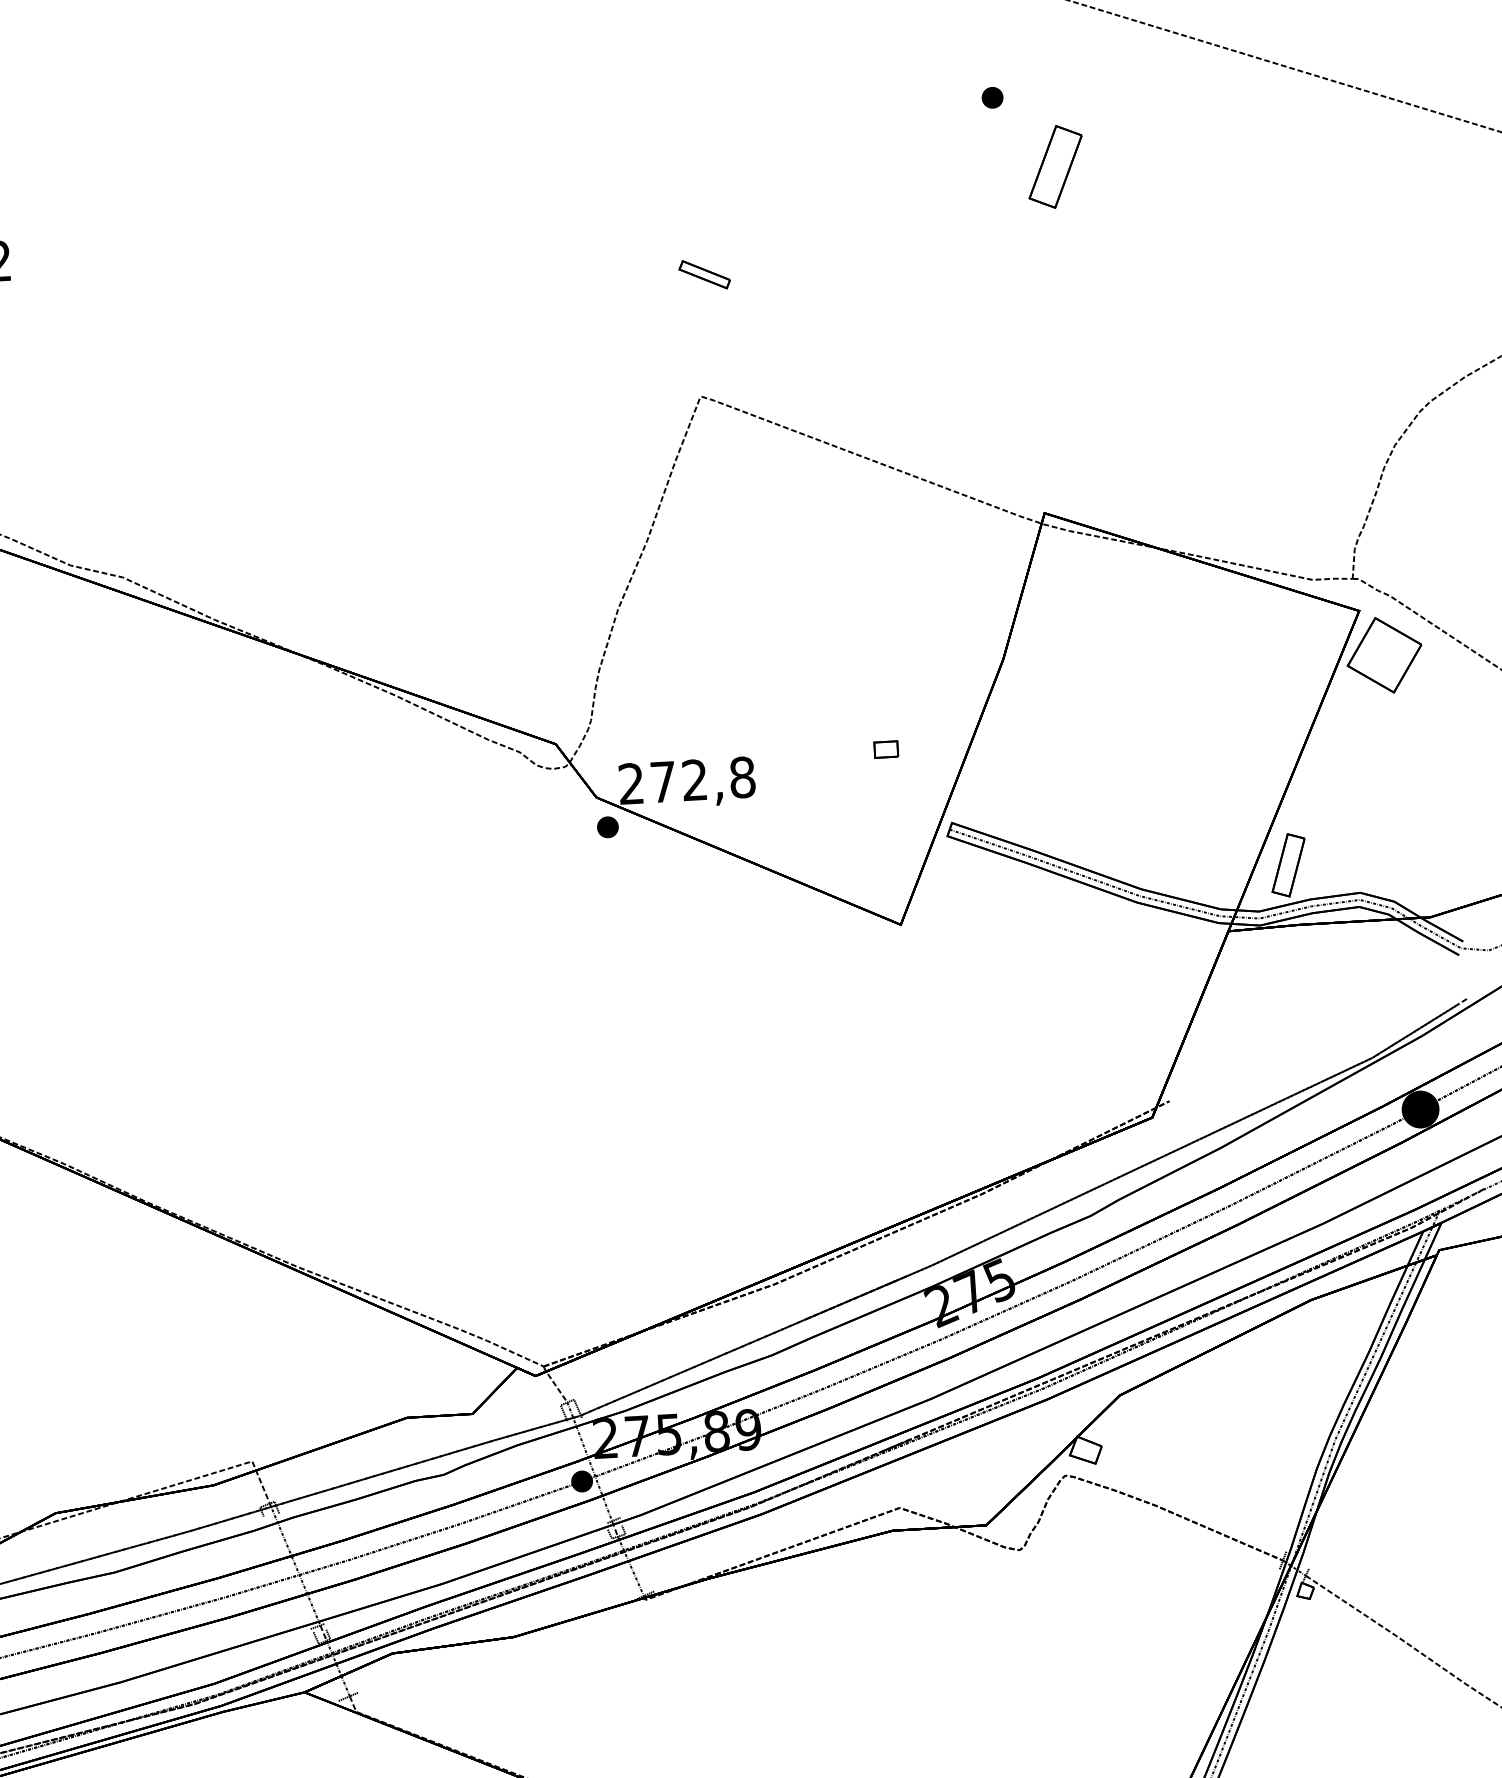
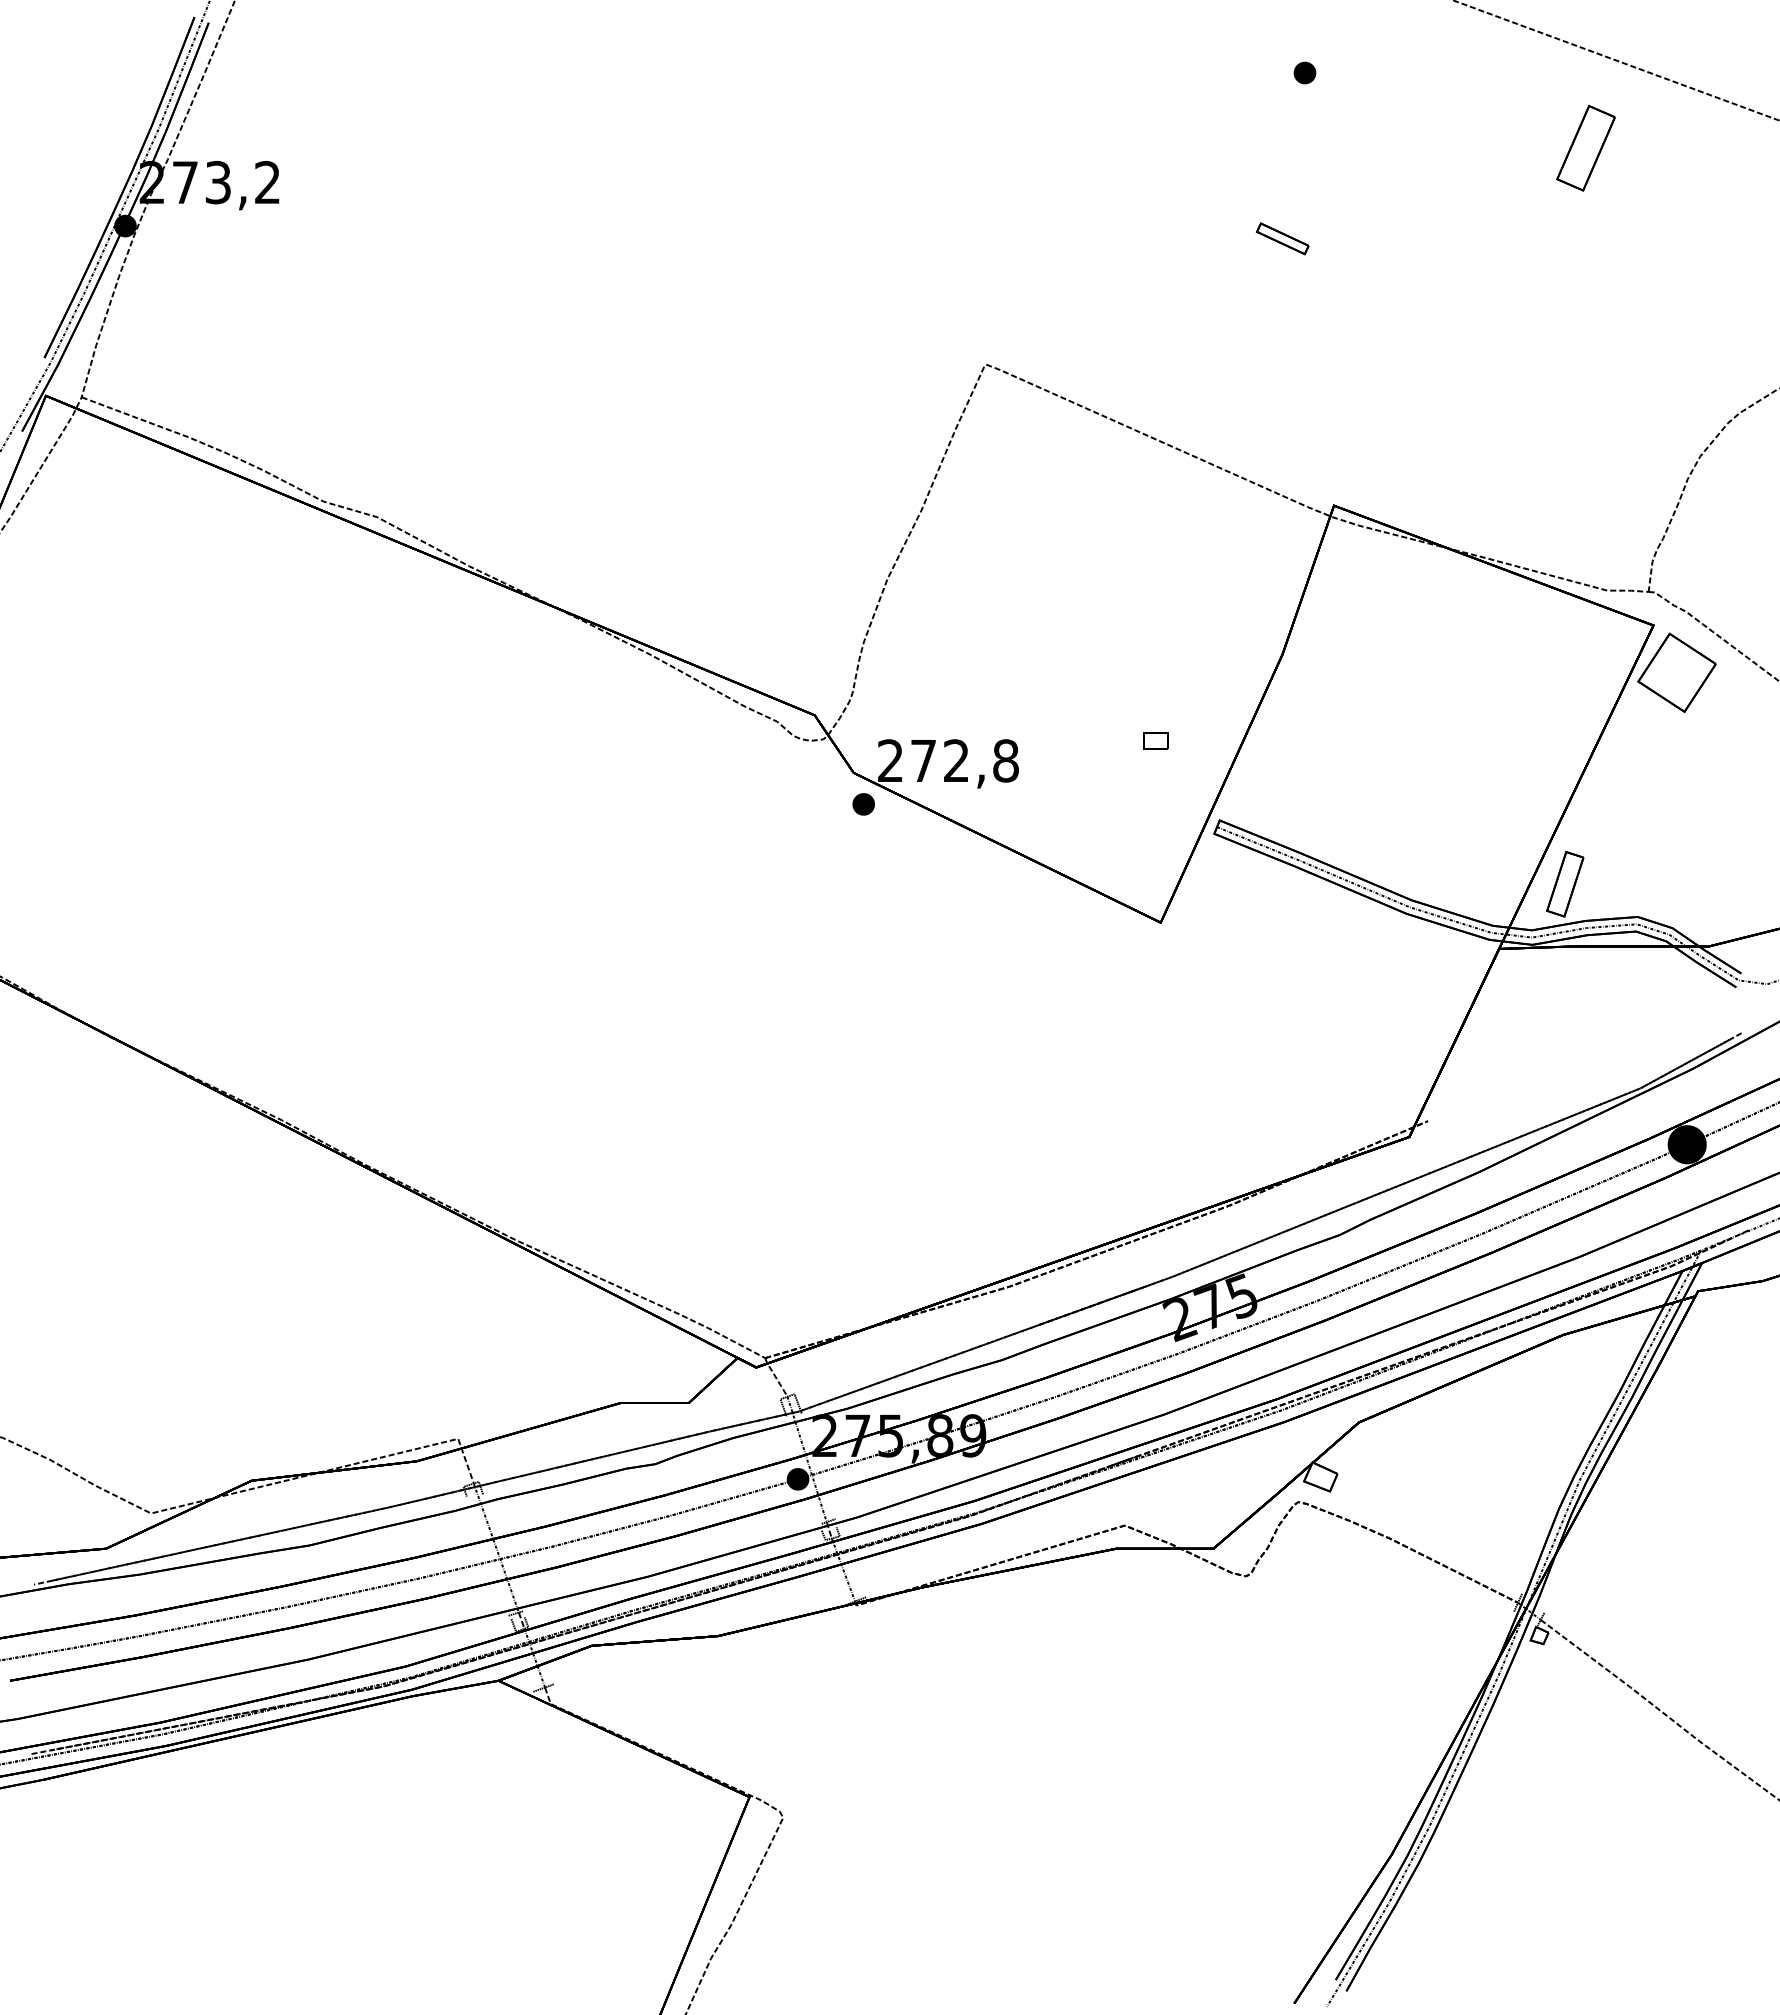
part: (1055, 166) -> (1585, 147), moved
part: (704, 274) -> (1282, 238), moved

